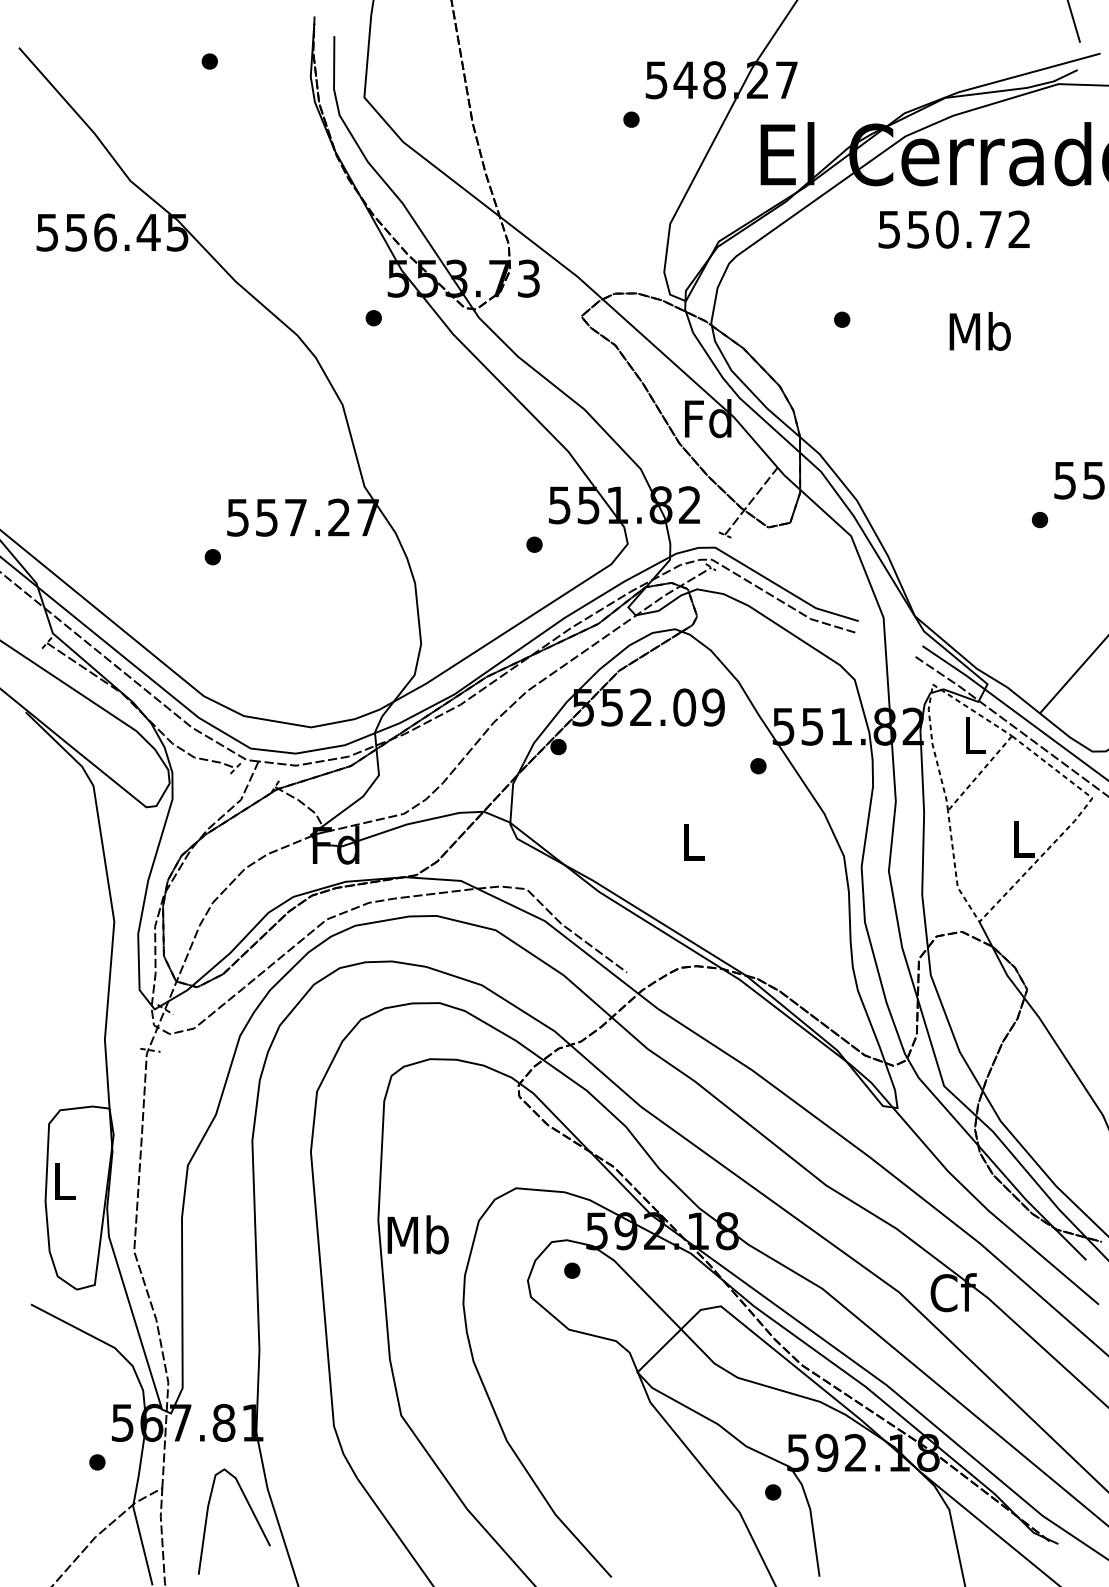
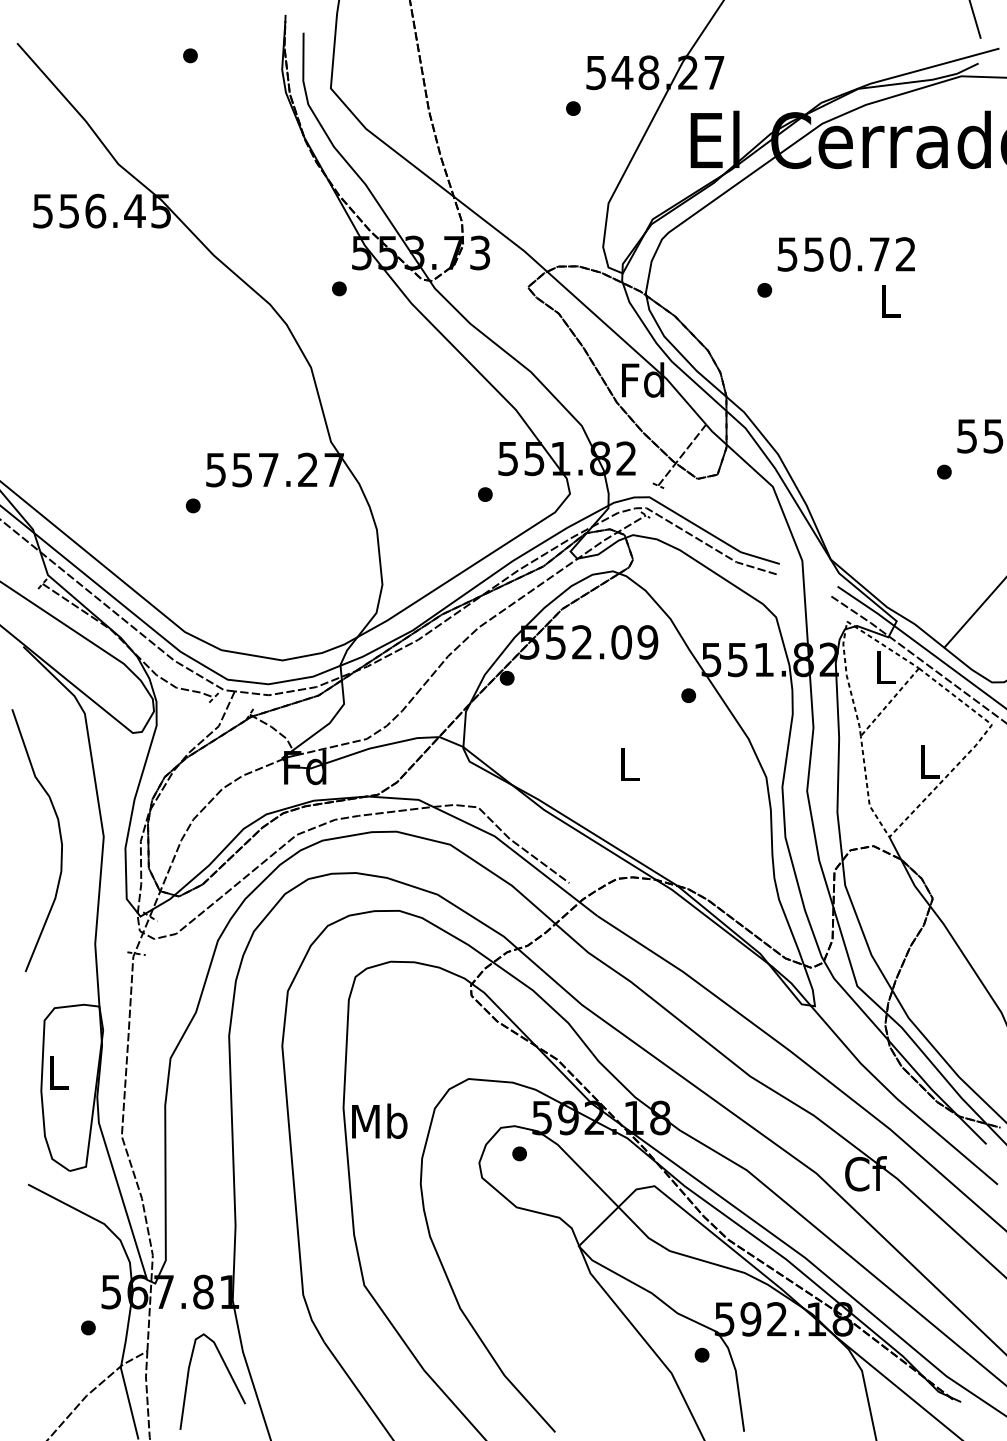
text: (953, 229) -> (845, 254), moved
text: (979, 330) -> (889, 300), Mb -> L
curve: (65, 921) -> (59, 836), added

